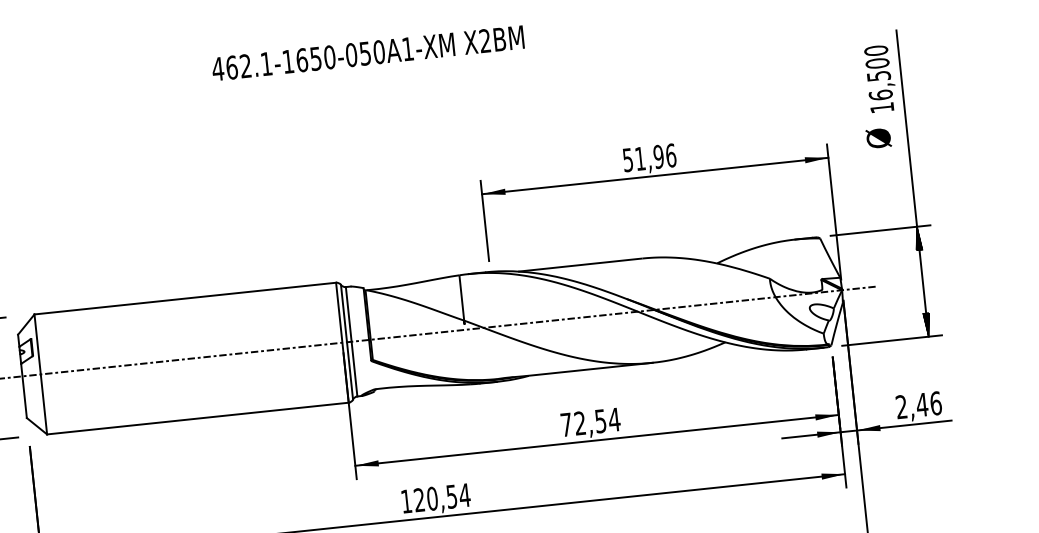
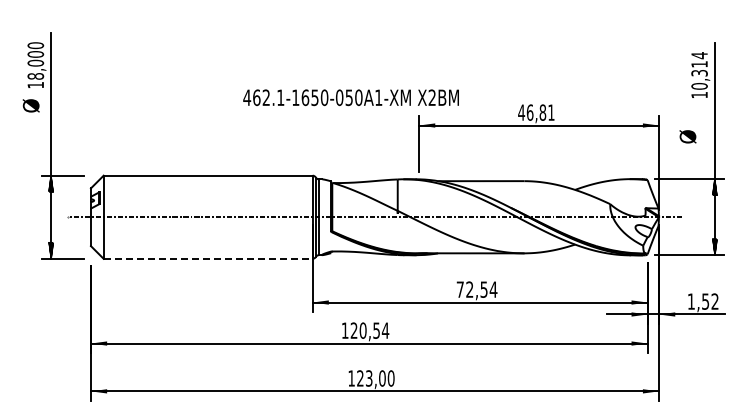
text: (367, 53) -> (350, 97), moved
text: (878, 72) -> (699, 70), 16,500 -> 10,314
text: (877, 137) -> (687, 136), moved
text: (649, 157) -> (536, 112), 51,96 -> 46,81
text: (917, 405) -> (702, 301), 2,46 -> 1,52
line: (198, 418) -> (208, 258), solid -> dashed

